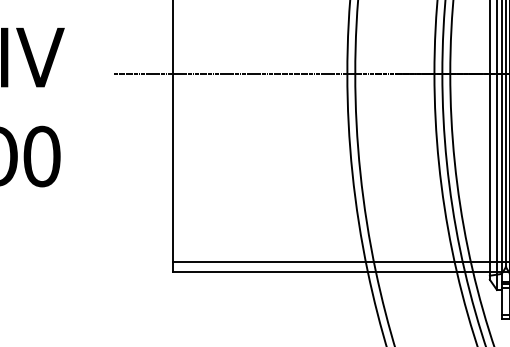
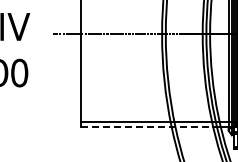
line: (316, 271) -> (147, 126), solid -> dashed

